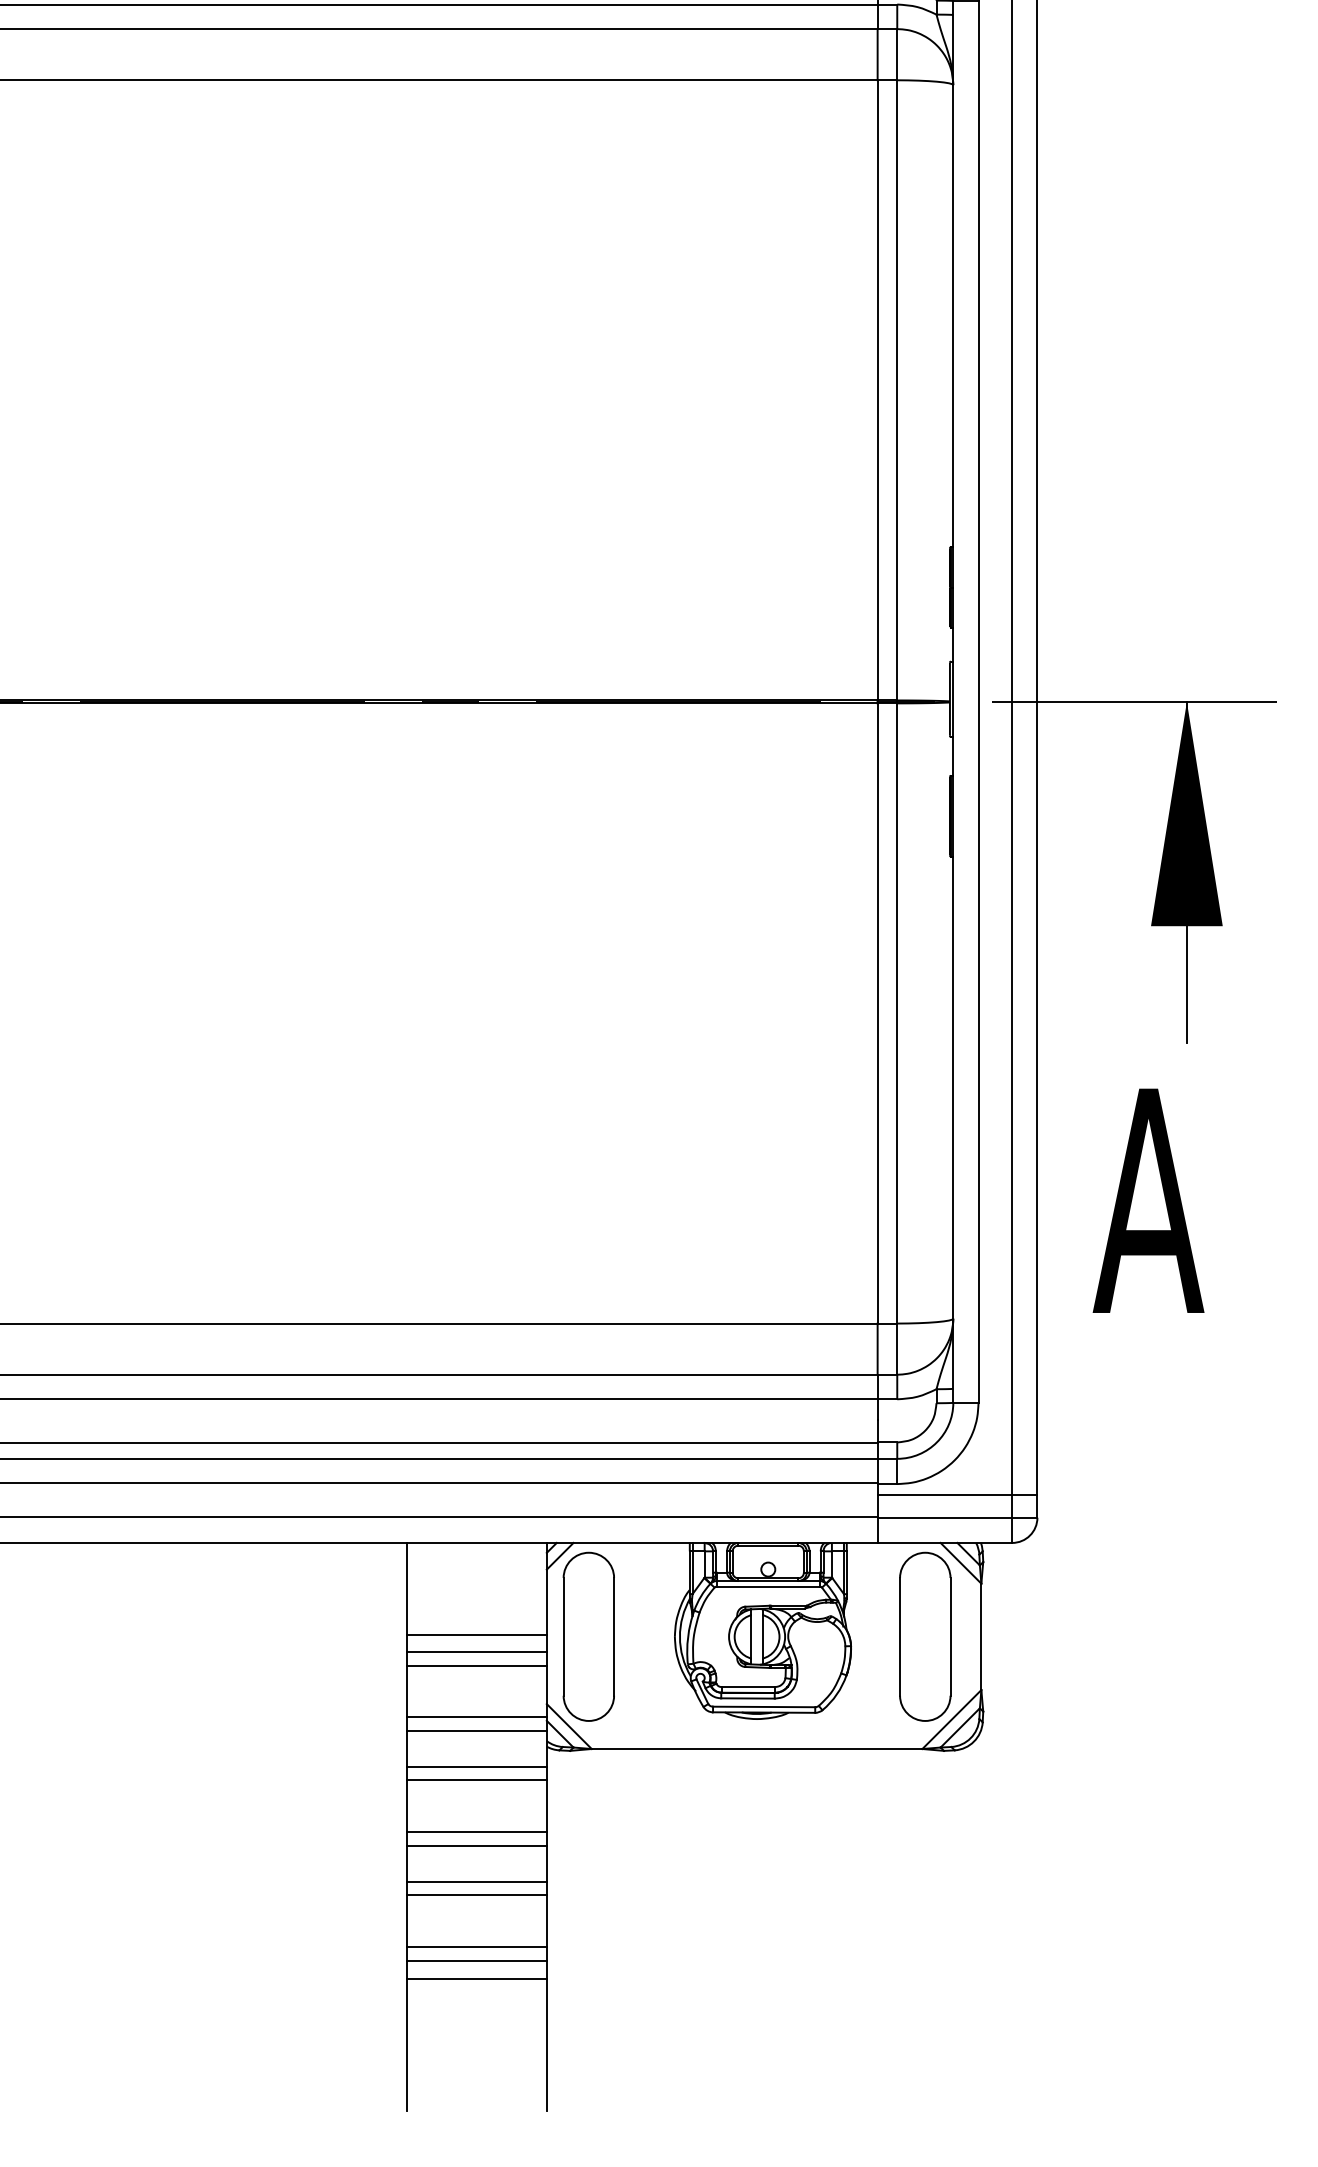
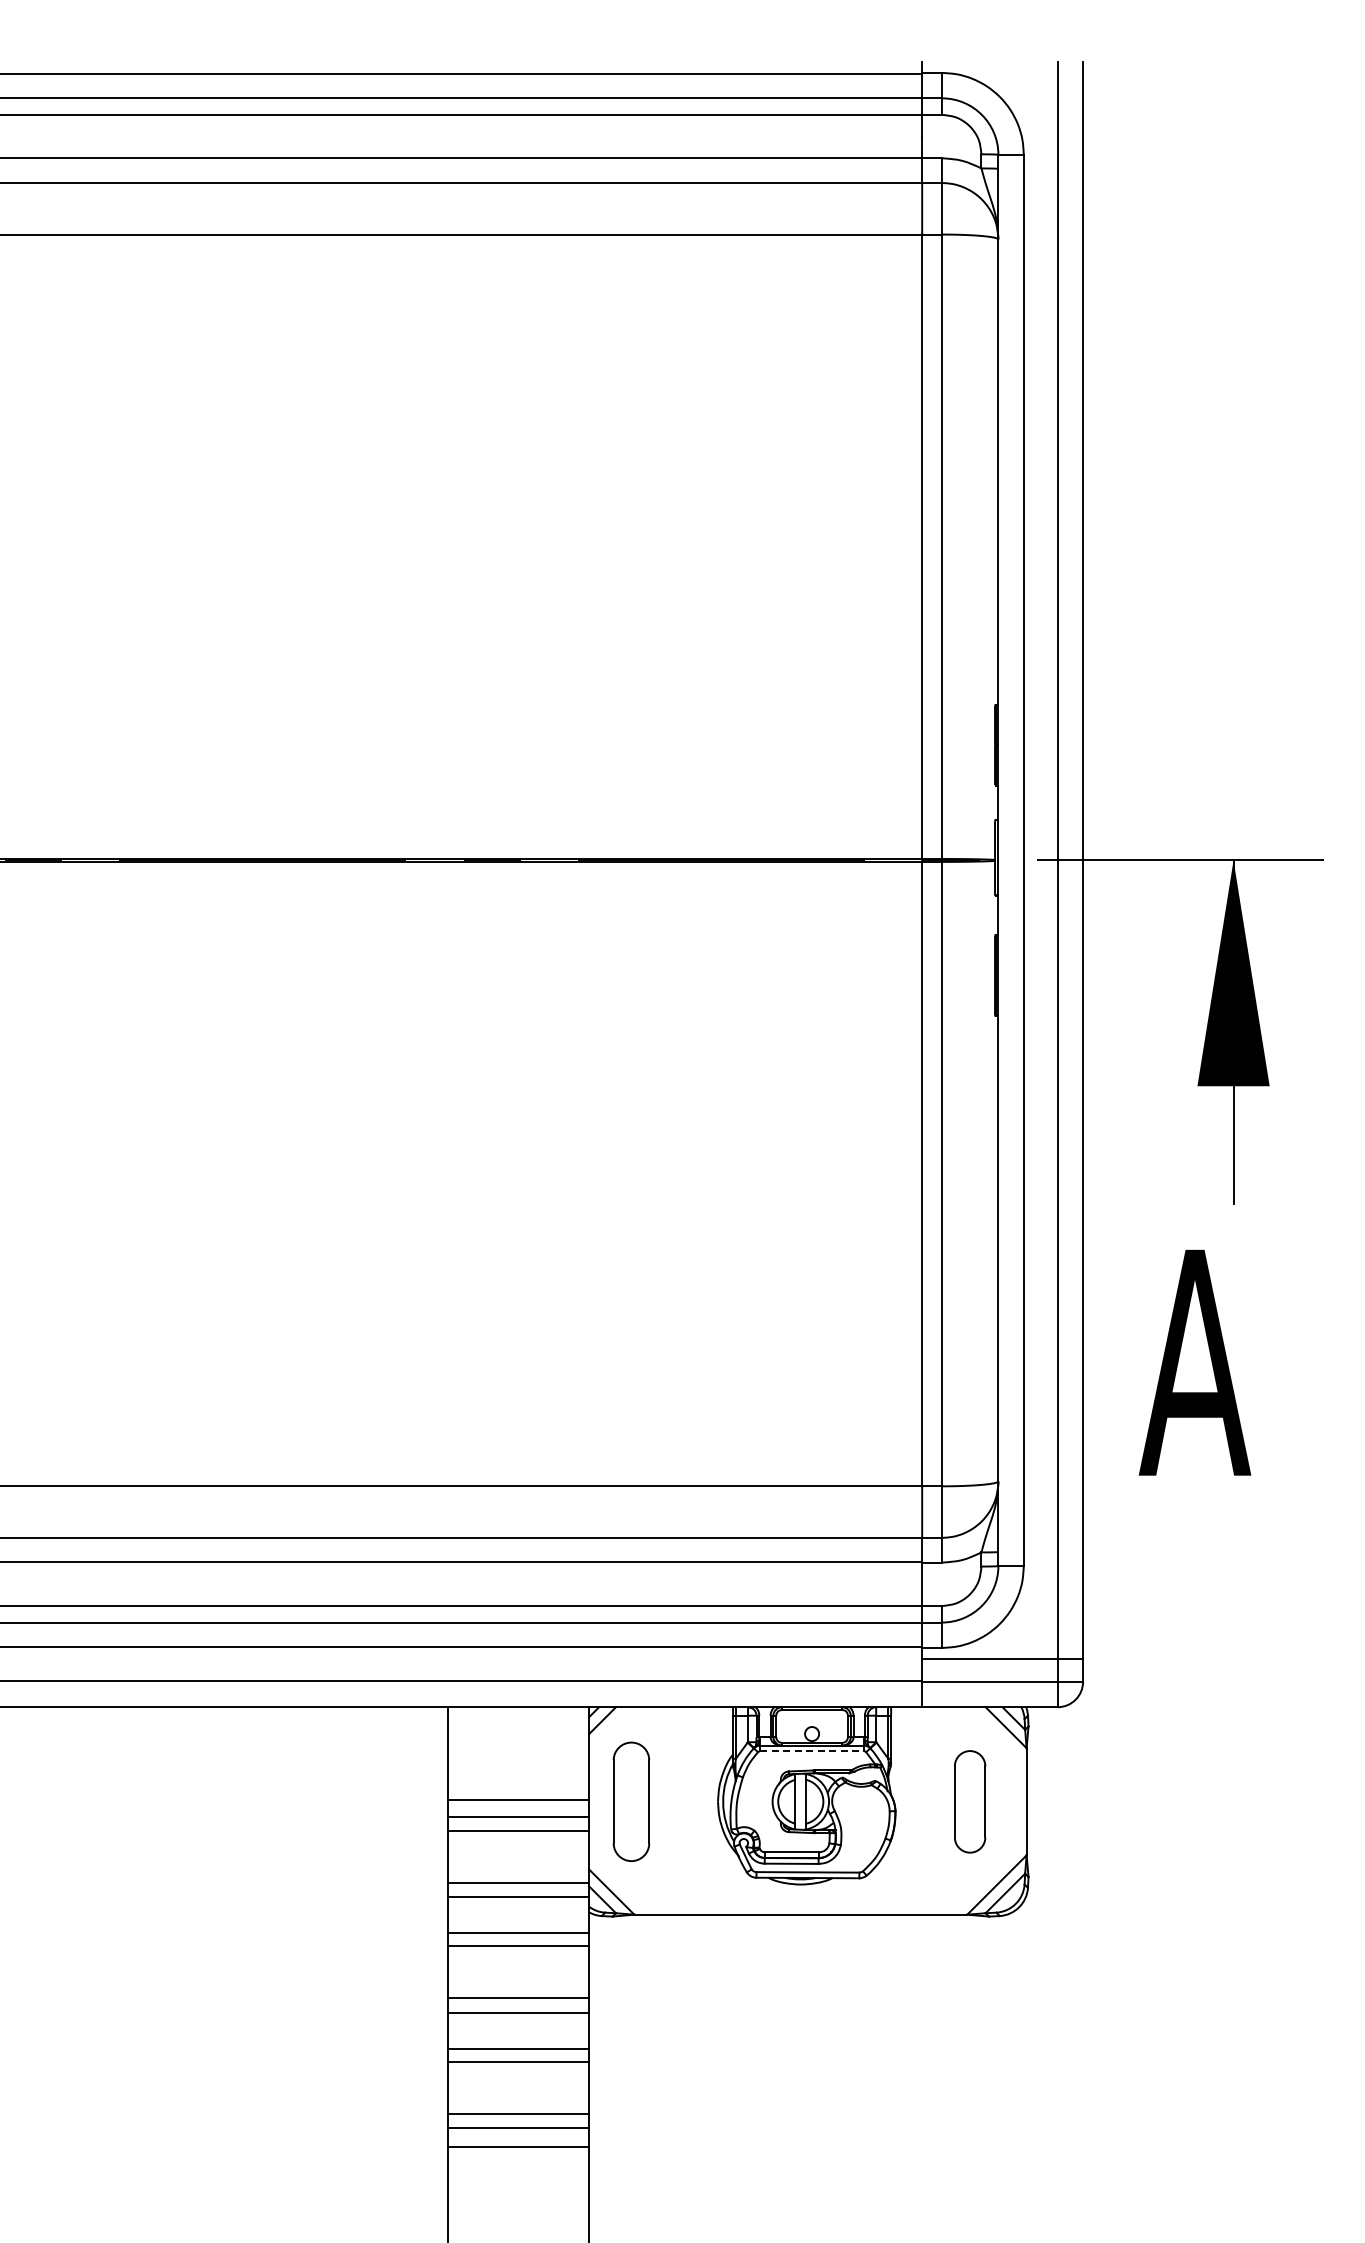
line: (768, 1586) -> (812, 1751), solid -> dashed
part: (588, 1636) -> (631, 1801), size x0.7
part: (924, 1636) -> (969, 1801), size x0.6

